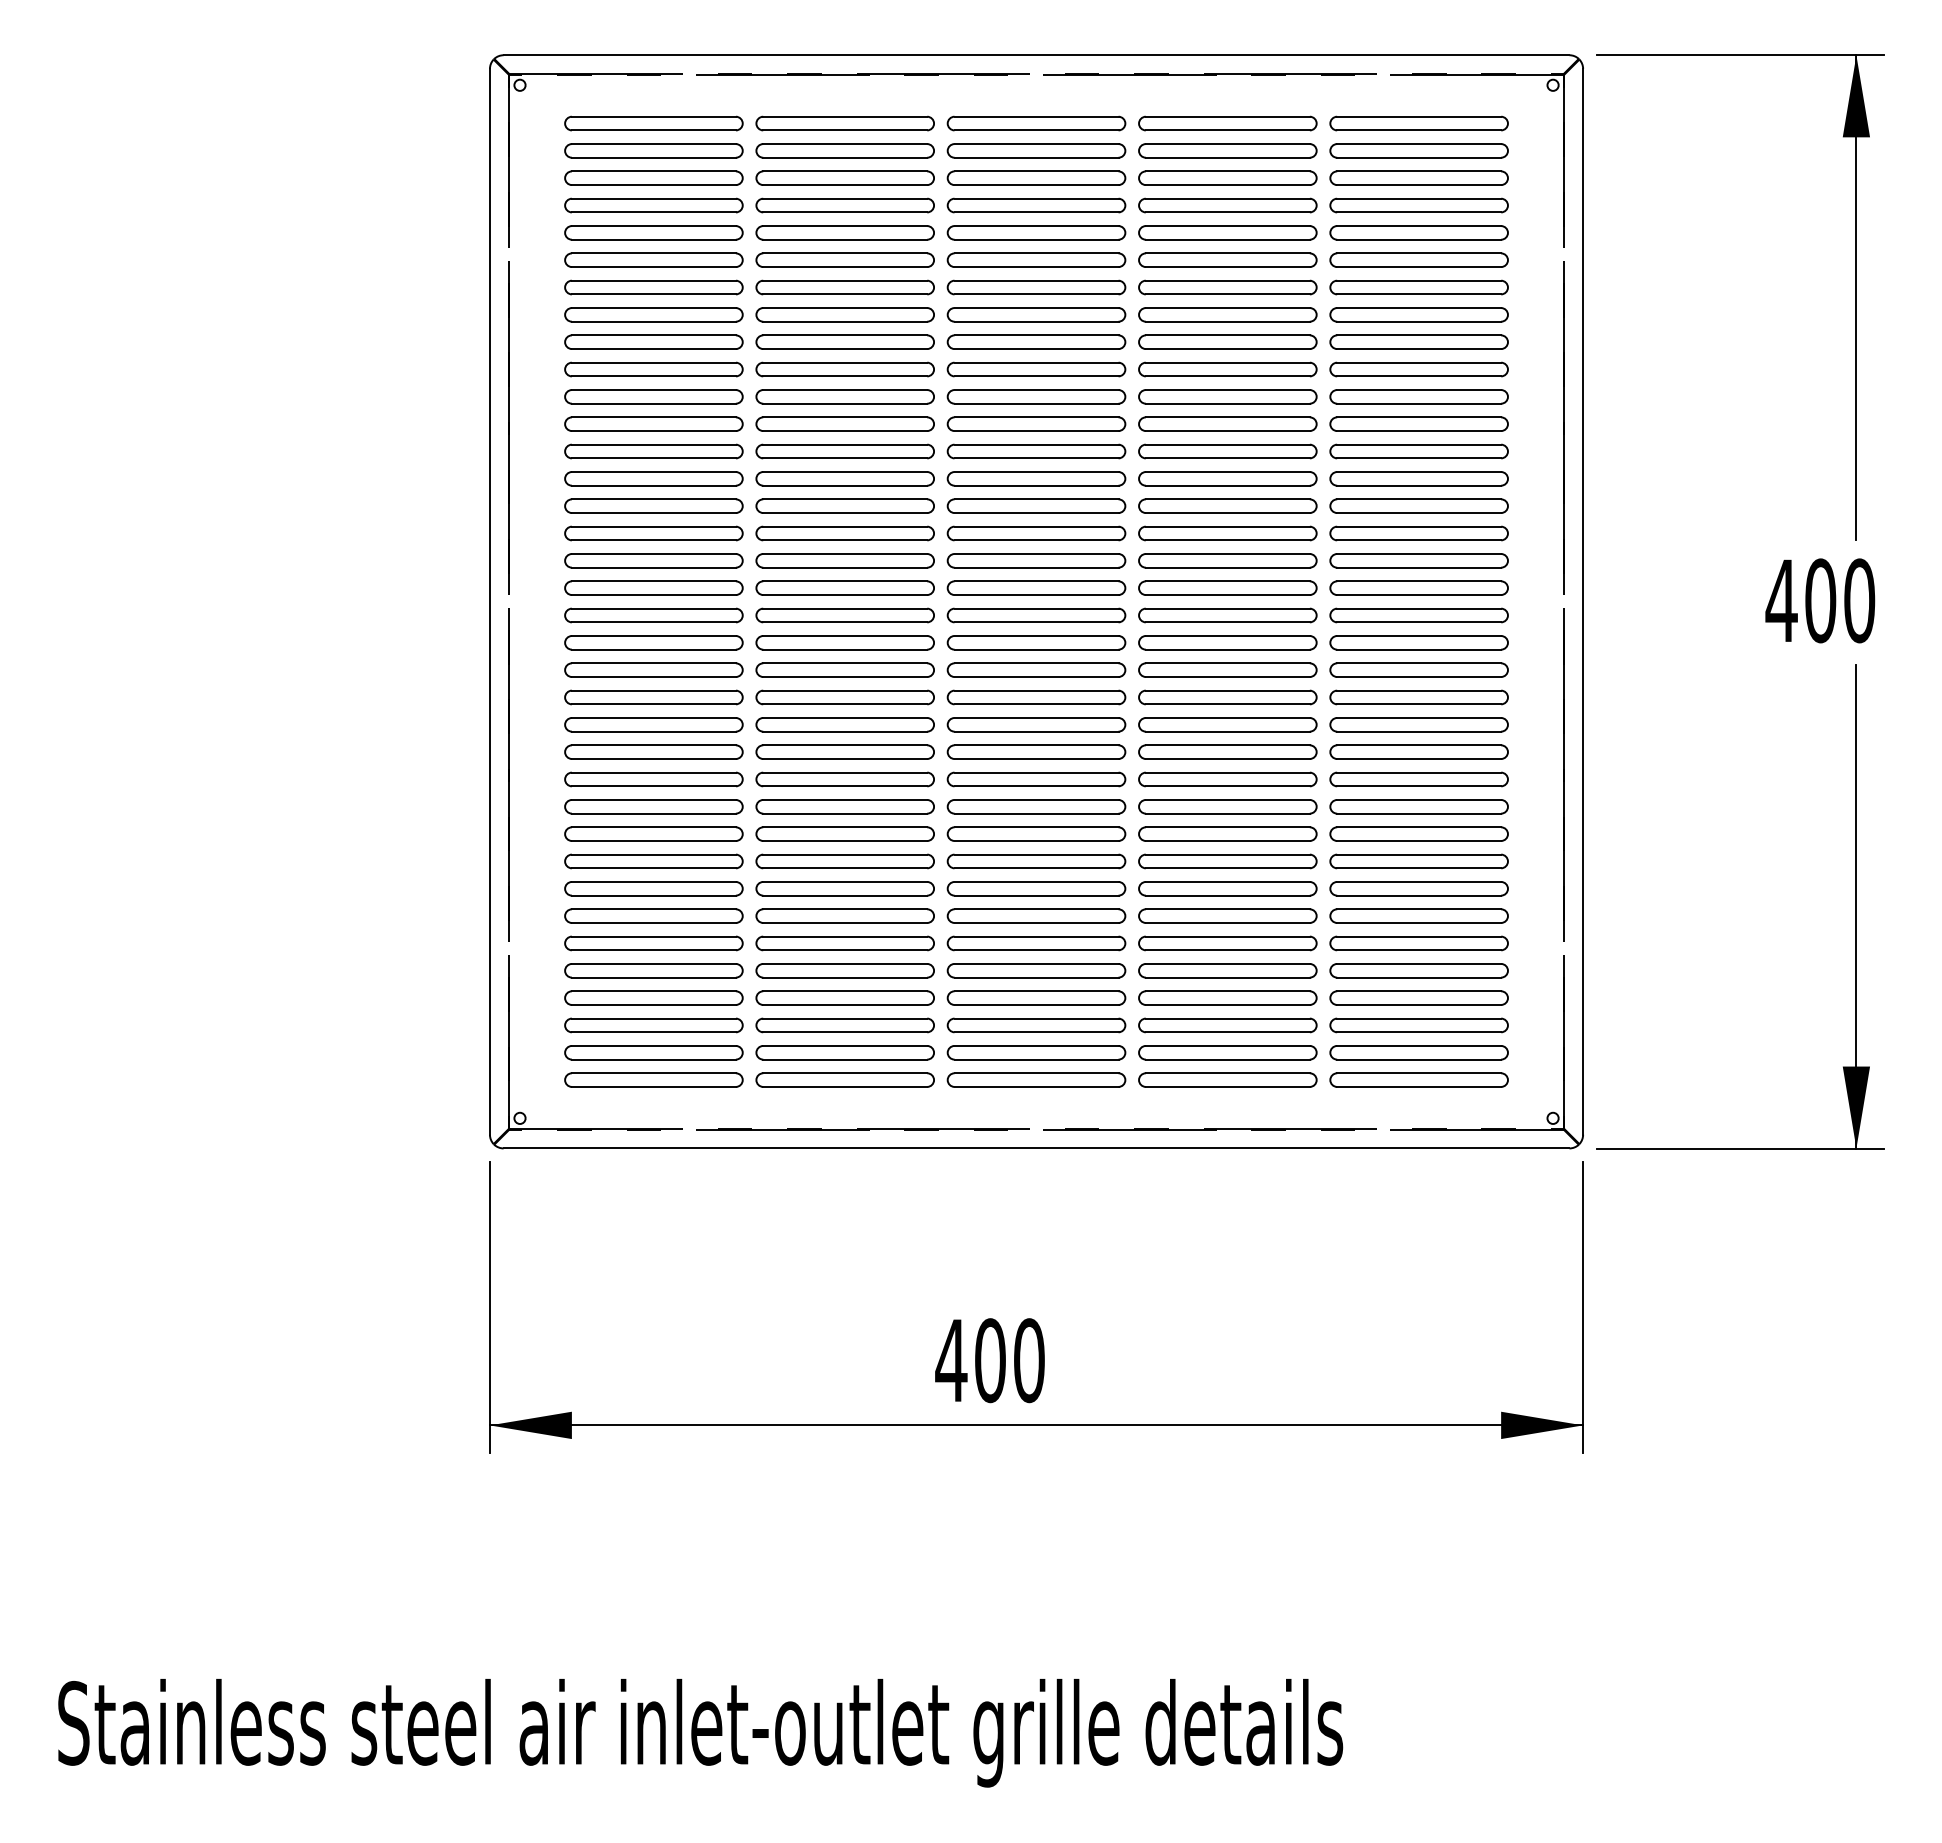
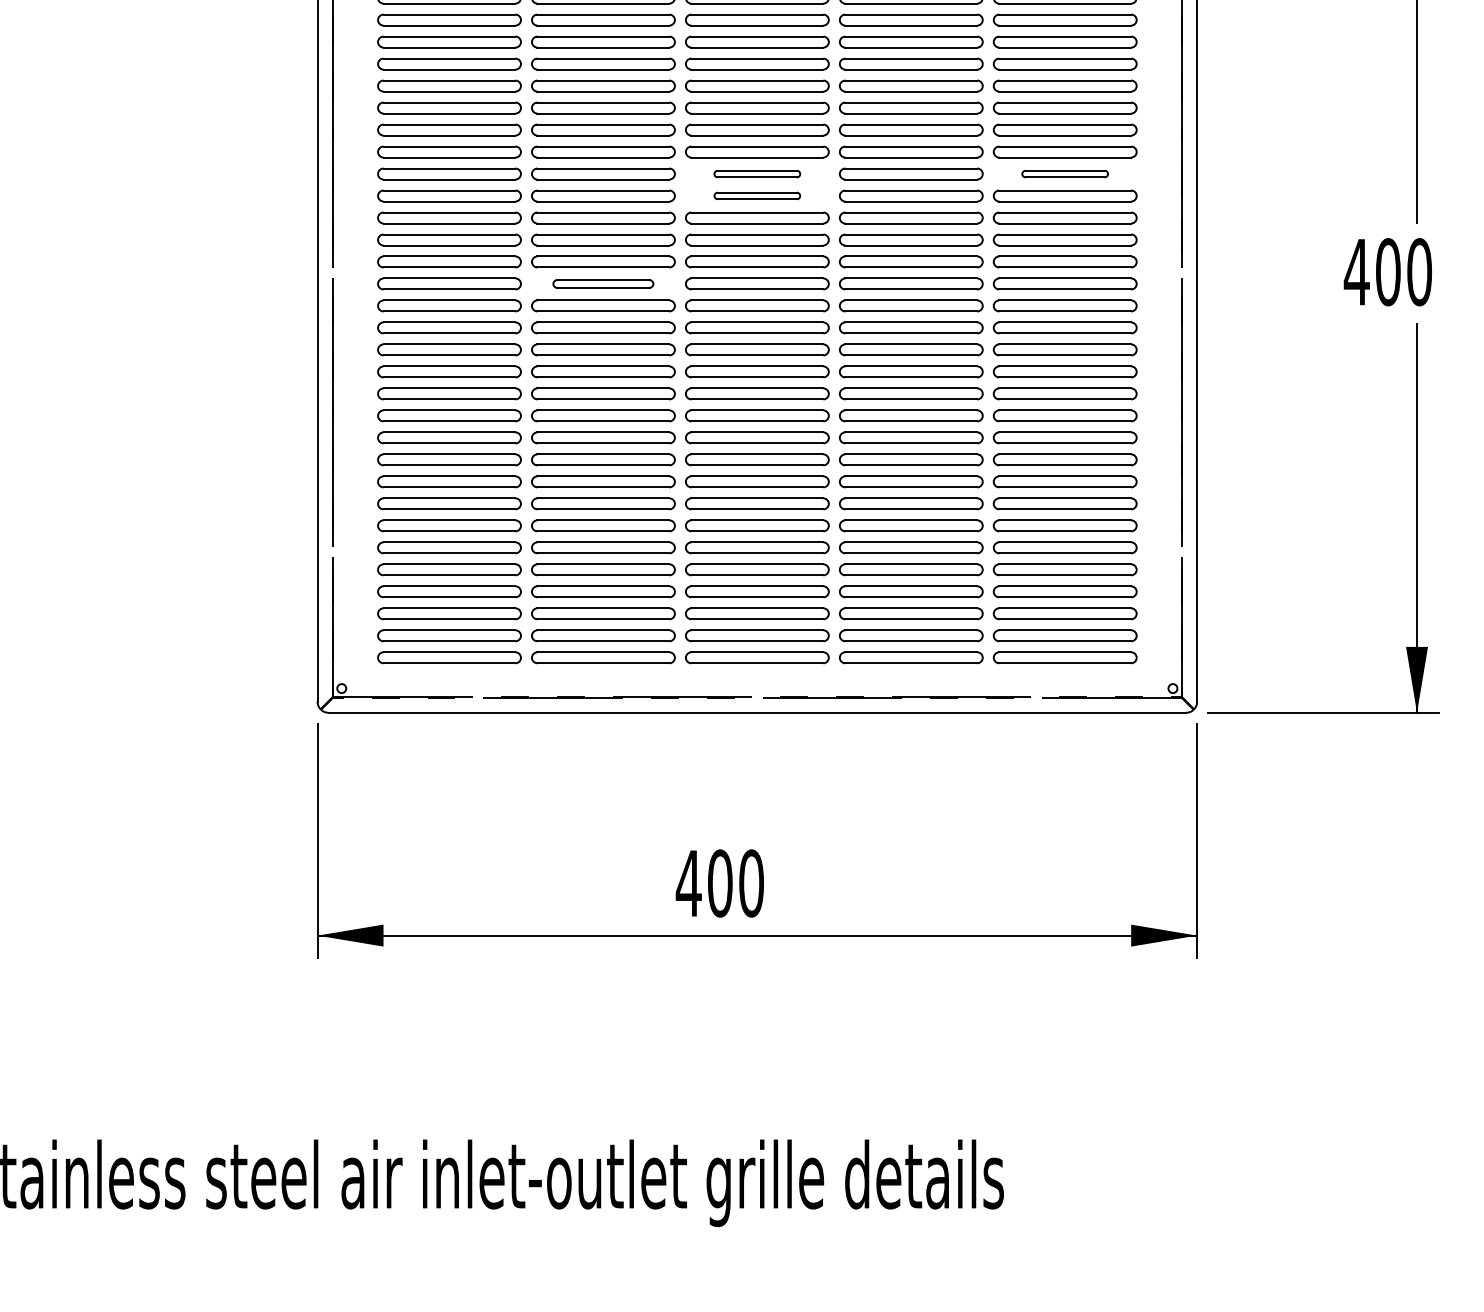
part: (1036, 478) -> (757, 173), size x0.6
part: (1418, 478) -> (1064, 173), size x0.6
part: (1036, 505) -> (757, 195), size x0.6
part: (844, 615) -> (602, 283), size x0.7

